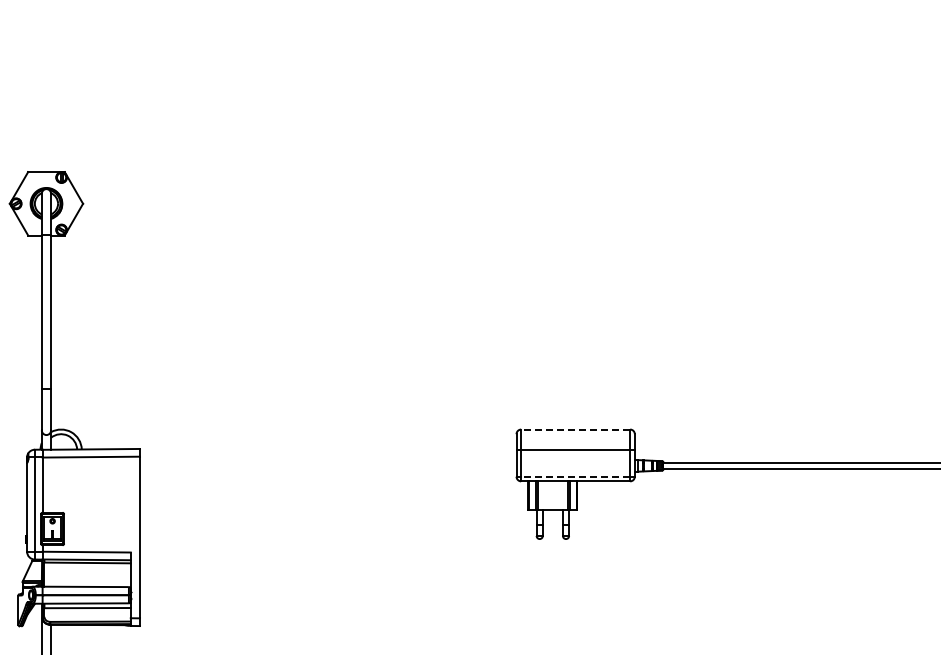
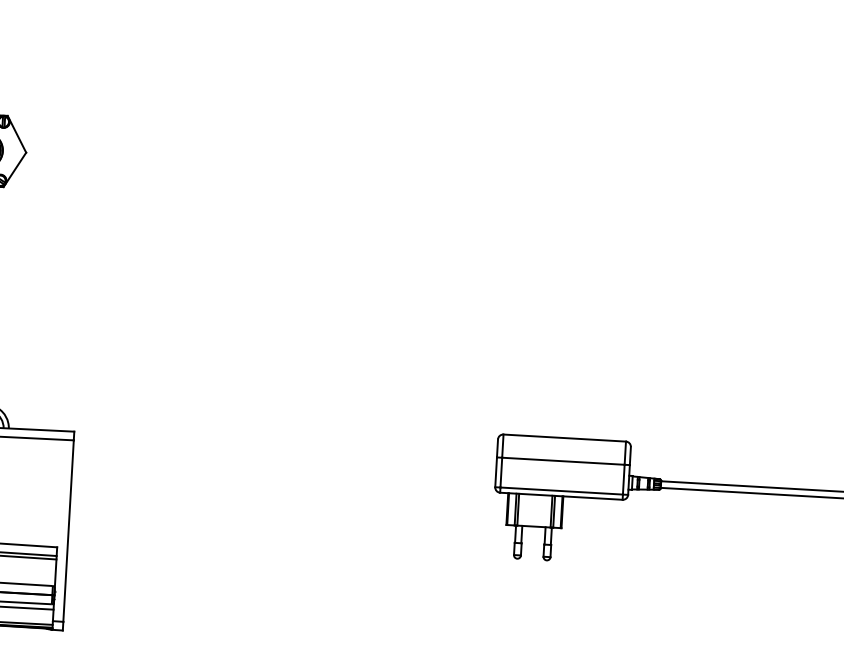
line: (575, 429) -> (564, 438), dashed -> solid
line: (575, 476) -> (561, 490), dashed -> solid

